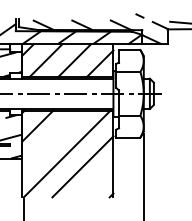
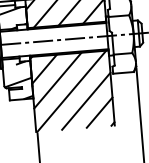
line: (52, 140) -> (58, 80), added
line: (97, 180) -> (99, 112), added

